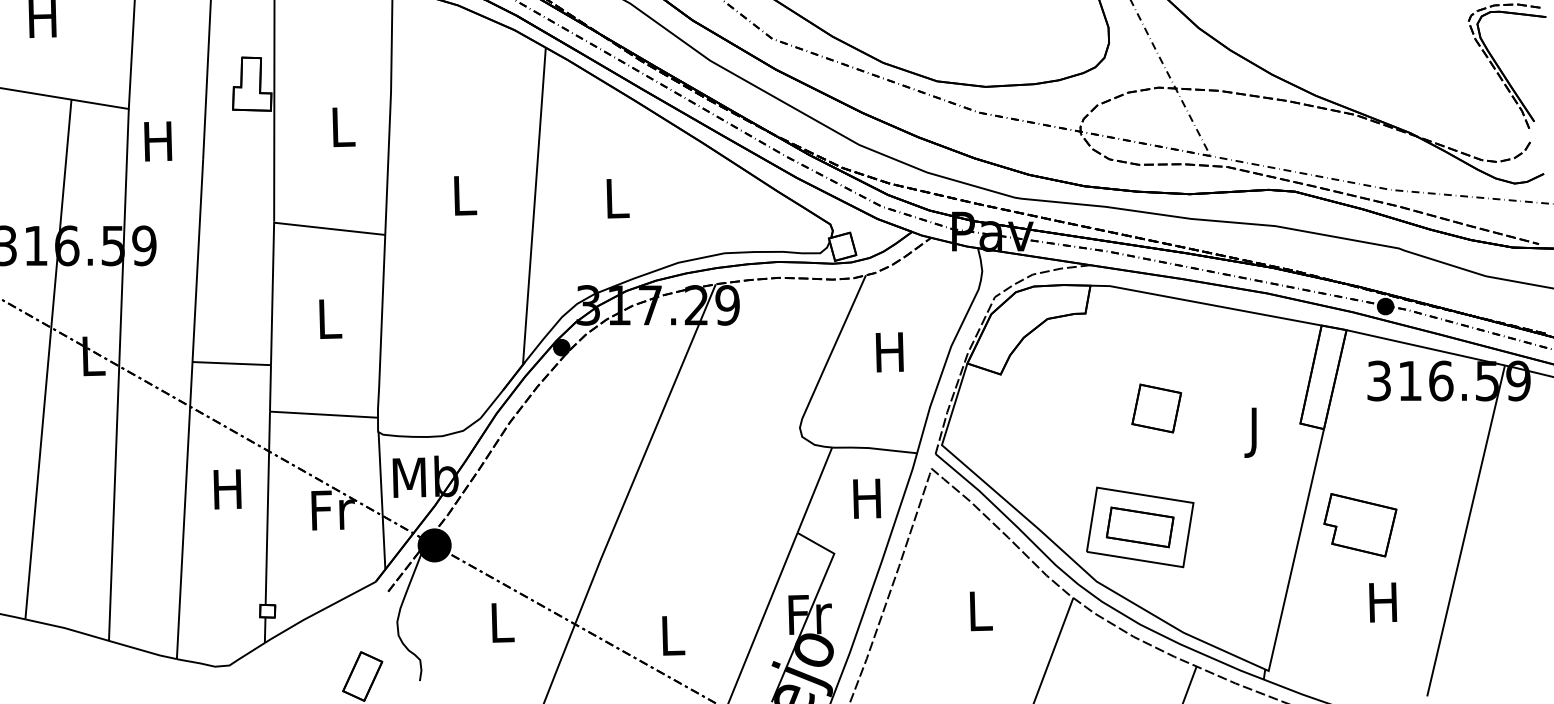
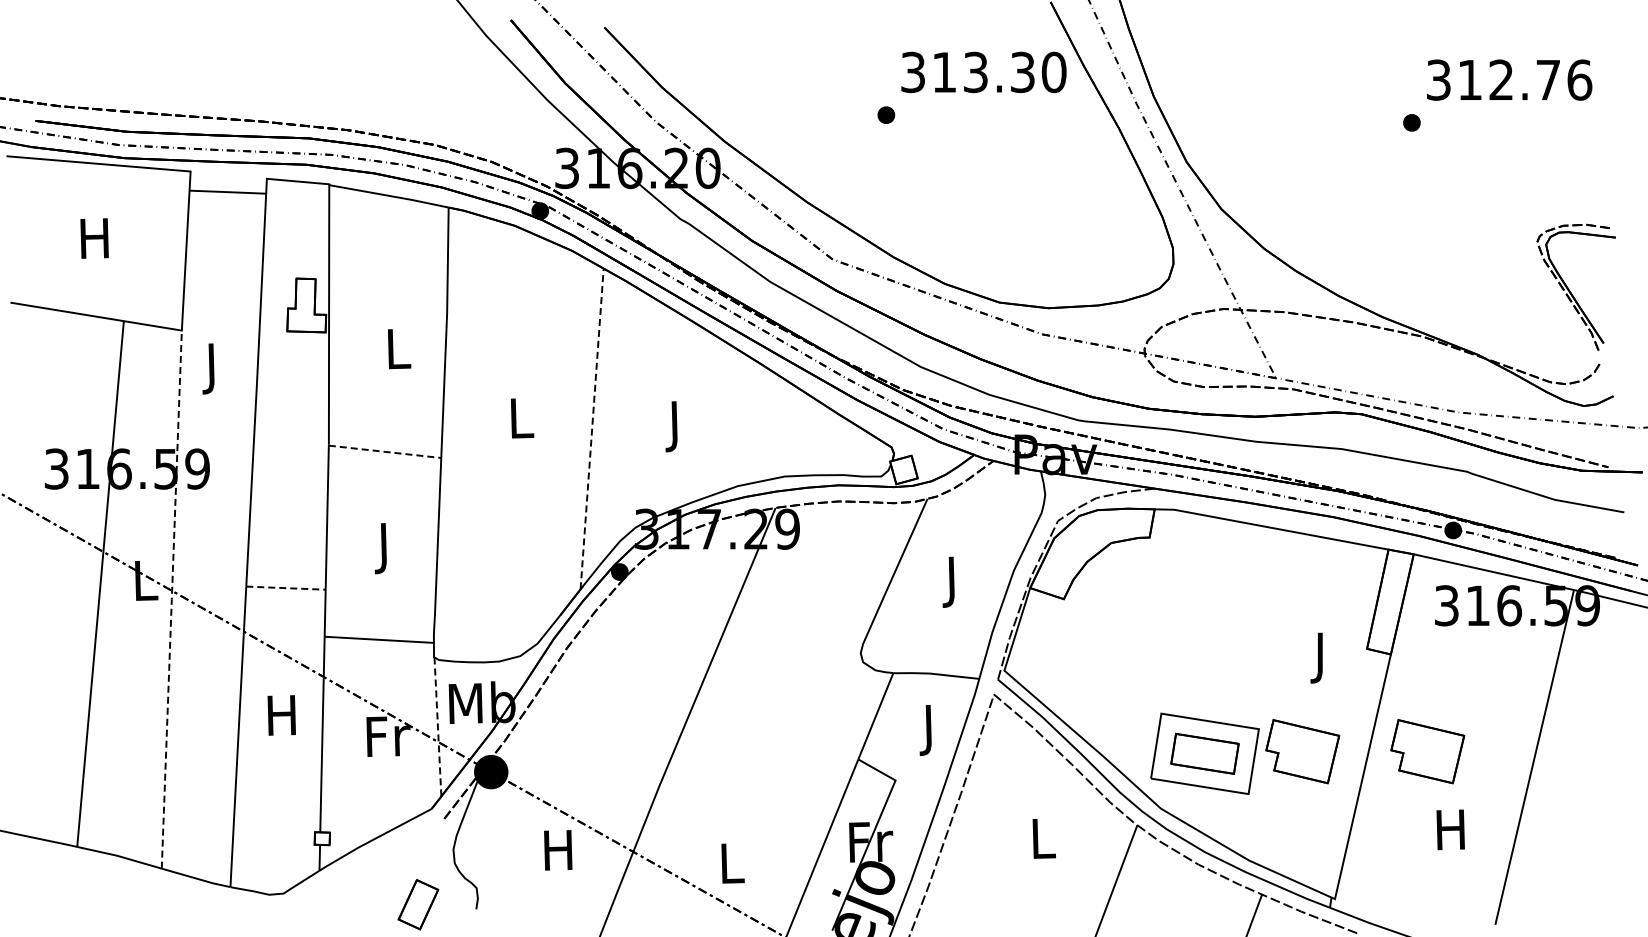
text: (158, 146) -> (211, 368), H -> J
text: (617, 203) -> (676, 426), L -> J
line: (534, 205) -> (592, 428), solid -> dashed
line: (330, 228) -> (385, 451), solid -> dashed
text: (330, 324) -> (385, 548), L -> J
text: (889, 357) -> (951, 581), H -> J
line: (232, 363) -> (286, 588), solid -> dashed
line: (118, 374) -> (171, 599), solid -> dashed
part: (1156, 408) -> (1221, 633), removed
line: (381, 501) -> (437, 727), solid -> dashed
text: (866, 503) -> (928, 729), H -> J
part: (1236, 525) -> (1302, 751), added
text: (501, 622) -> (558, 850), L -> H

